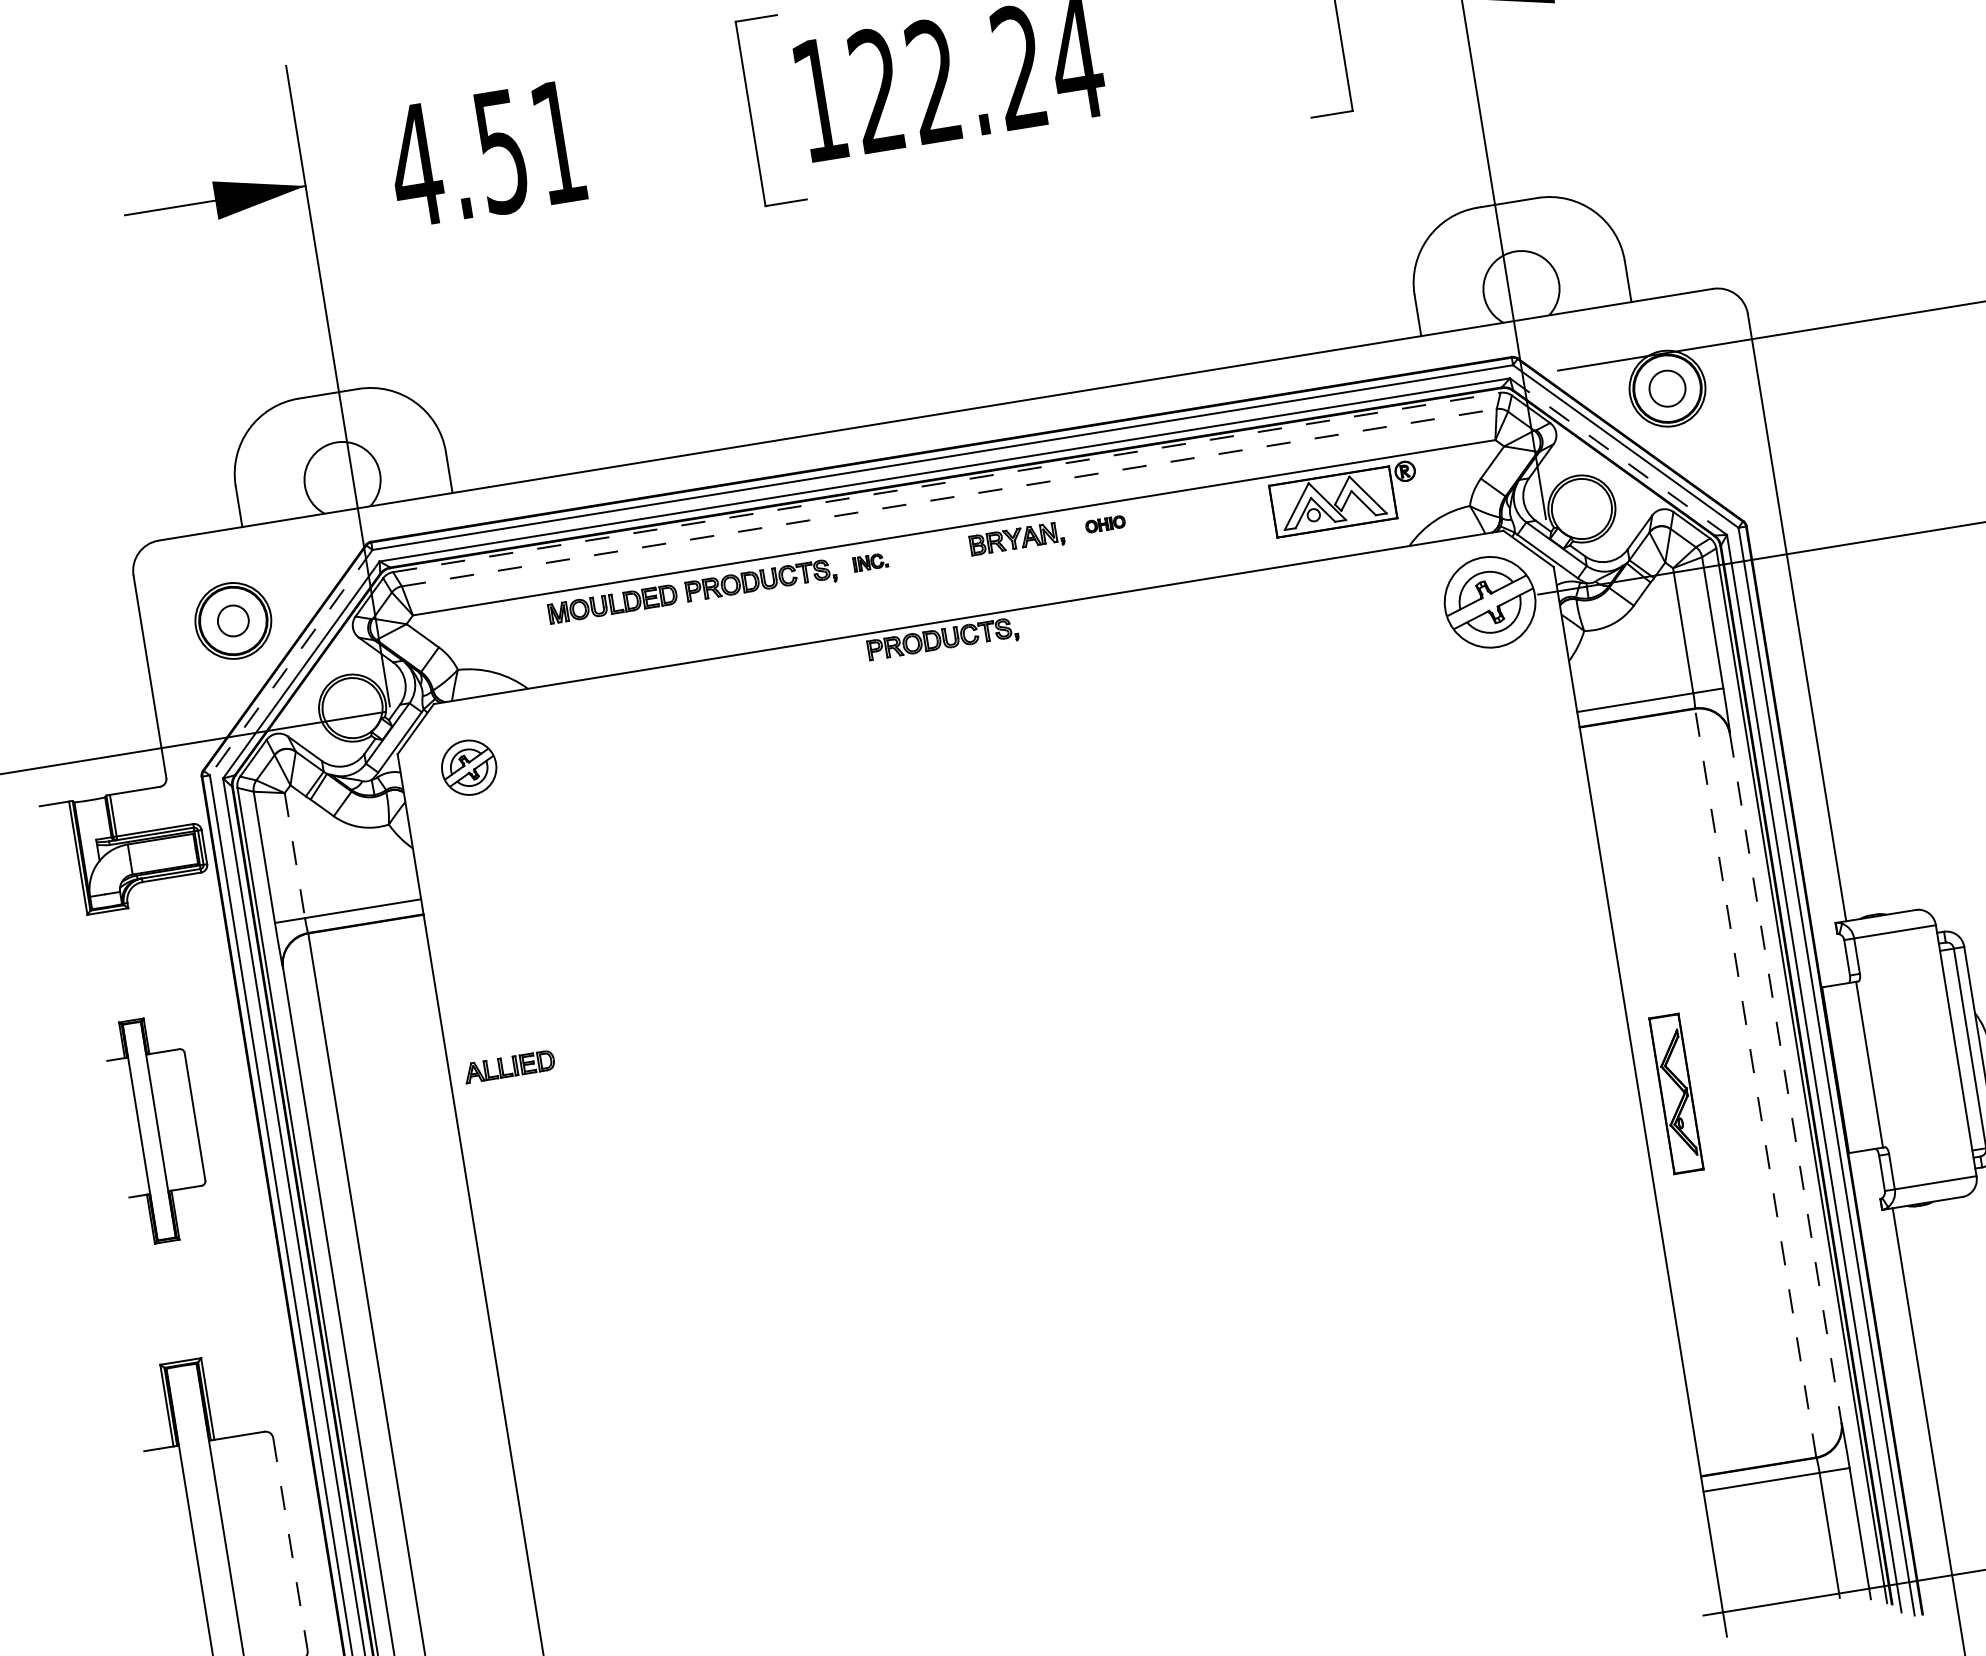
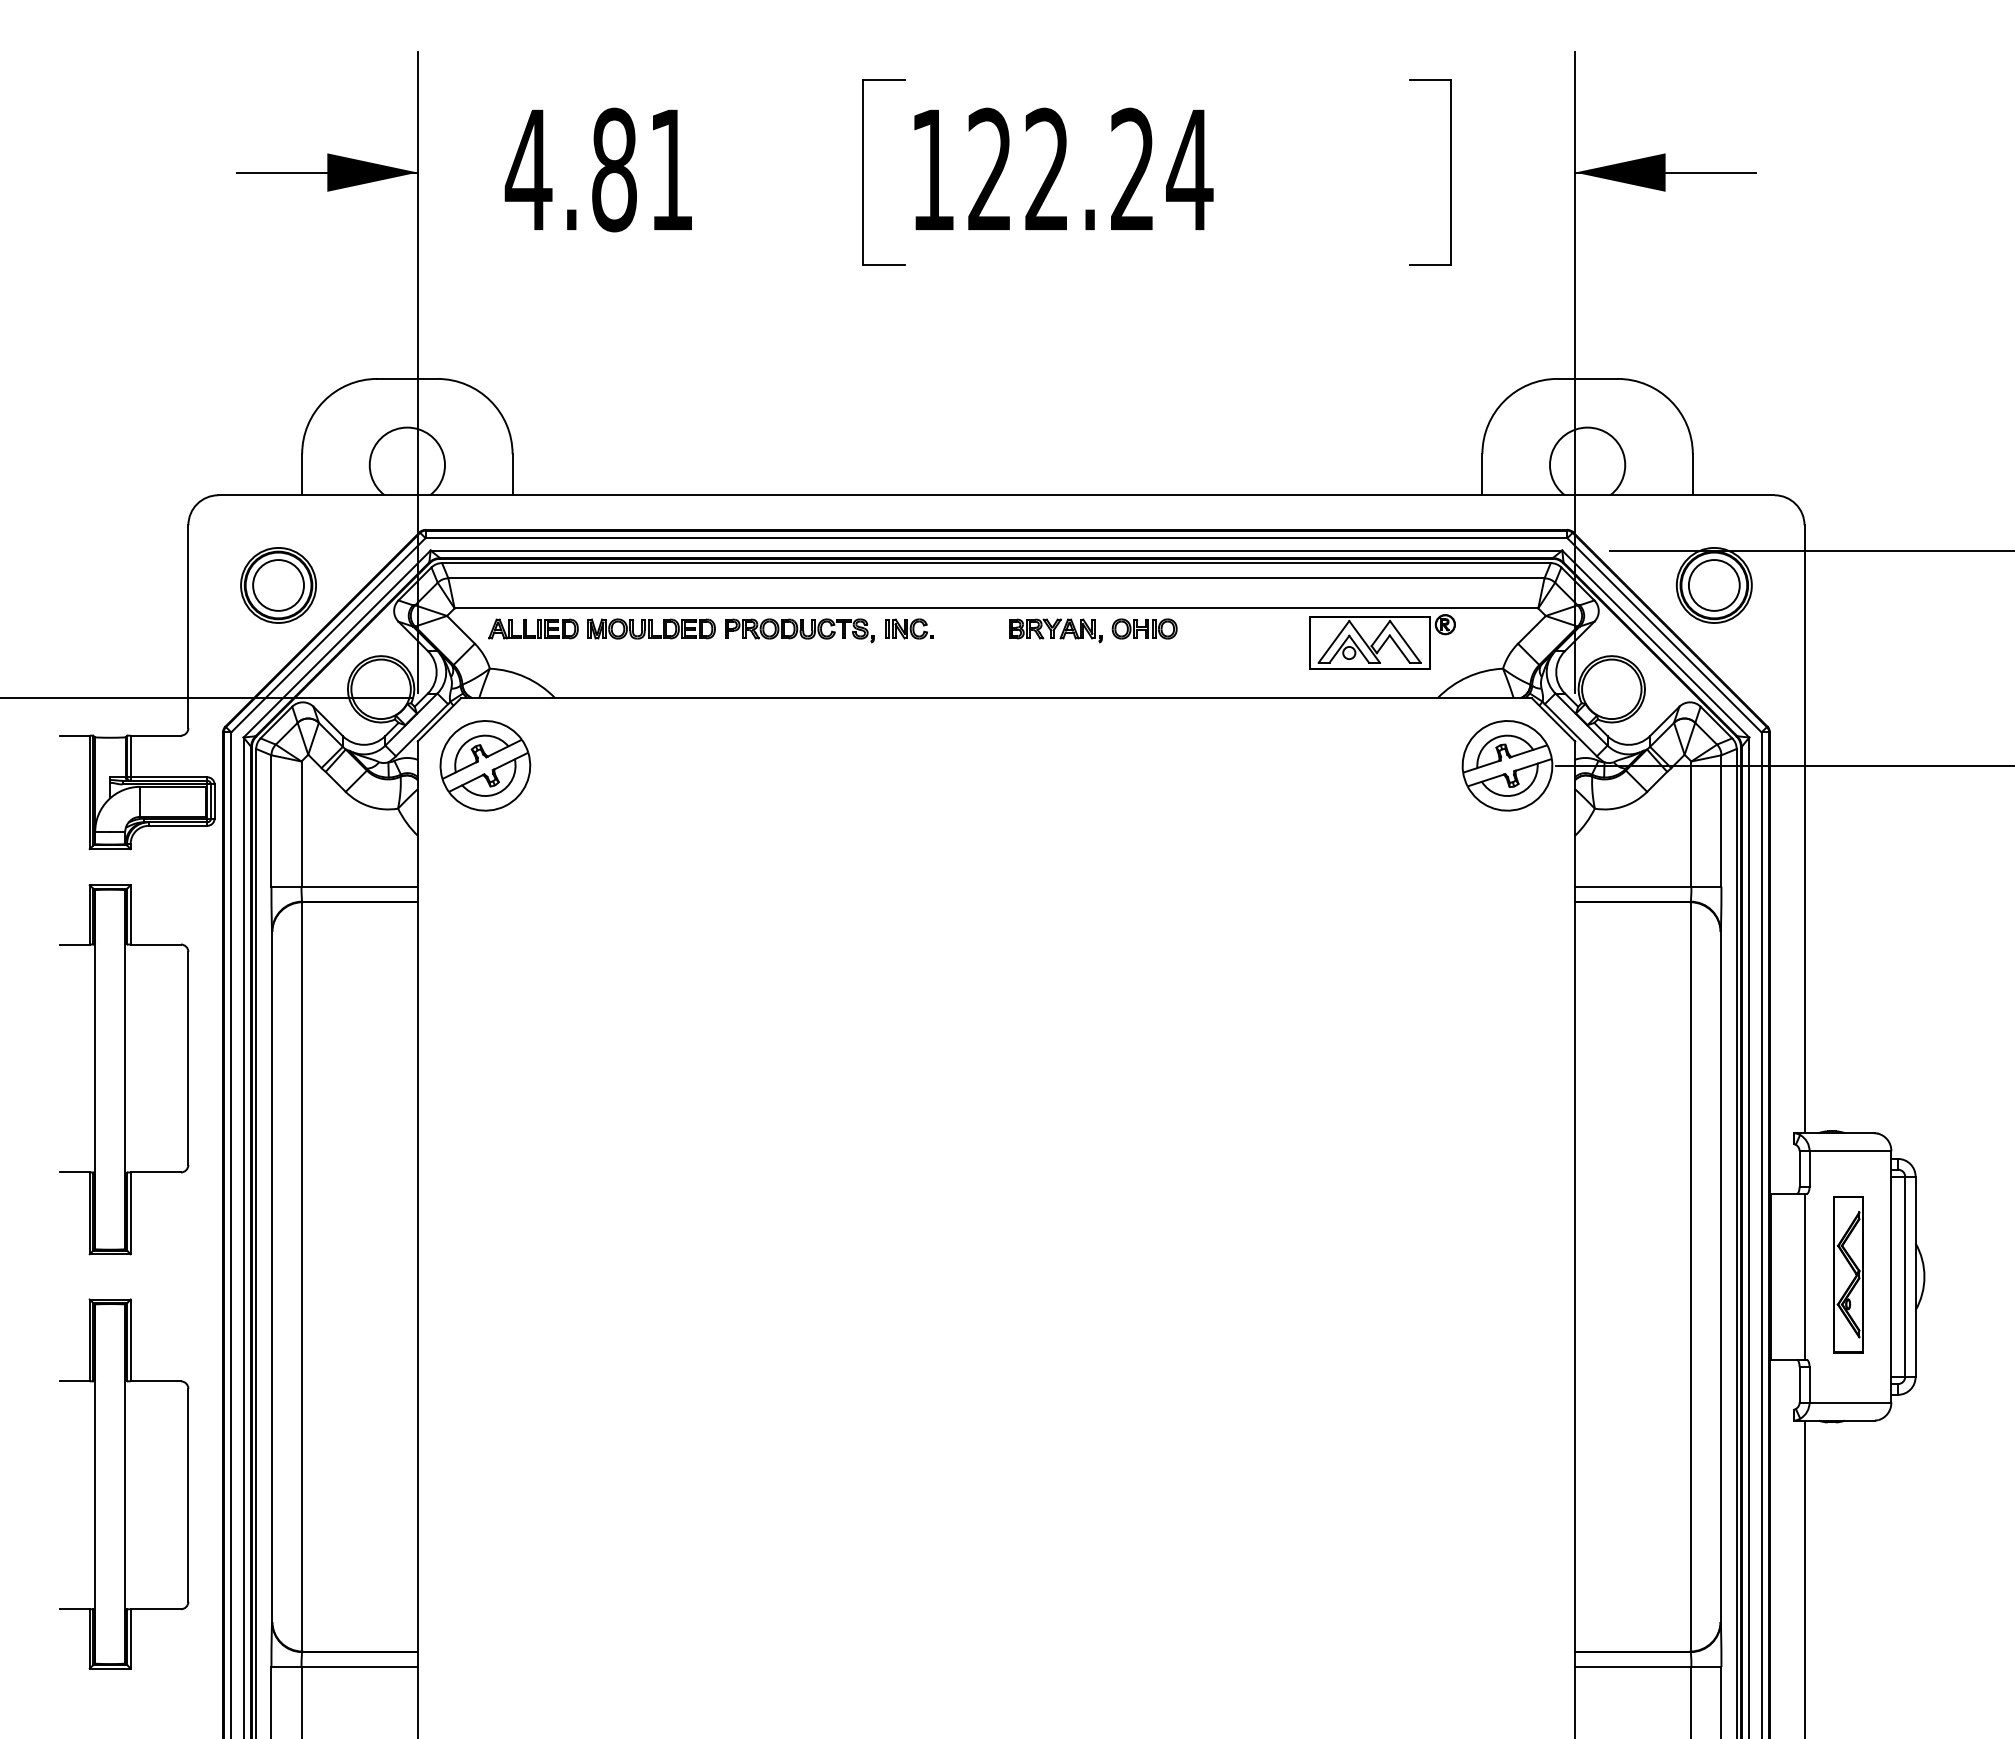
text: (501, 151) -> (614, 169), 4.51 -> 4.81
circle: (1666, 388) -> (1713, 585), size x1.43
line: (1619, 457) -> (1656, 644), dashed -> solid
line: (946, 482) -> (996, 563), dashed -> solid
line: (949, 497) -> (996, 578), dashed -> solid
part: (1105, 523) -> (1144, 628), size x1.67
part: (870, 561) -> (909, 628), size x1.43
circle: (233, 621) -> (278, 585), size x1.67
part: (942, 640) -> (967, 716), removed
line: (291, 662) -> (328, 635), dashed -> solid
part: (469, 767) -> (485, 765), size x1.67
line: (294, 856) -> (301, 824), dashed -> solid
part: (509, 1066) -> (533, 628), moved
line: (1785, 1078) -> (1720, 1277), dashed -> solid
line: (1755, 1082) -> (1690, 1276), dashed -> solid
part: (1676, 1093) -> (1848, 1274), moved
part: (157, 1129) -> (124, 1069), size x1.67
line: (290, 1544) -> (188, 1495), dashed -> solid

